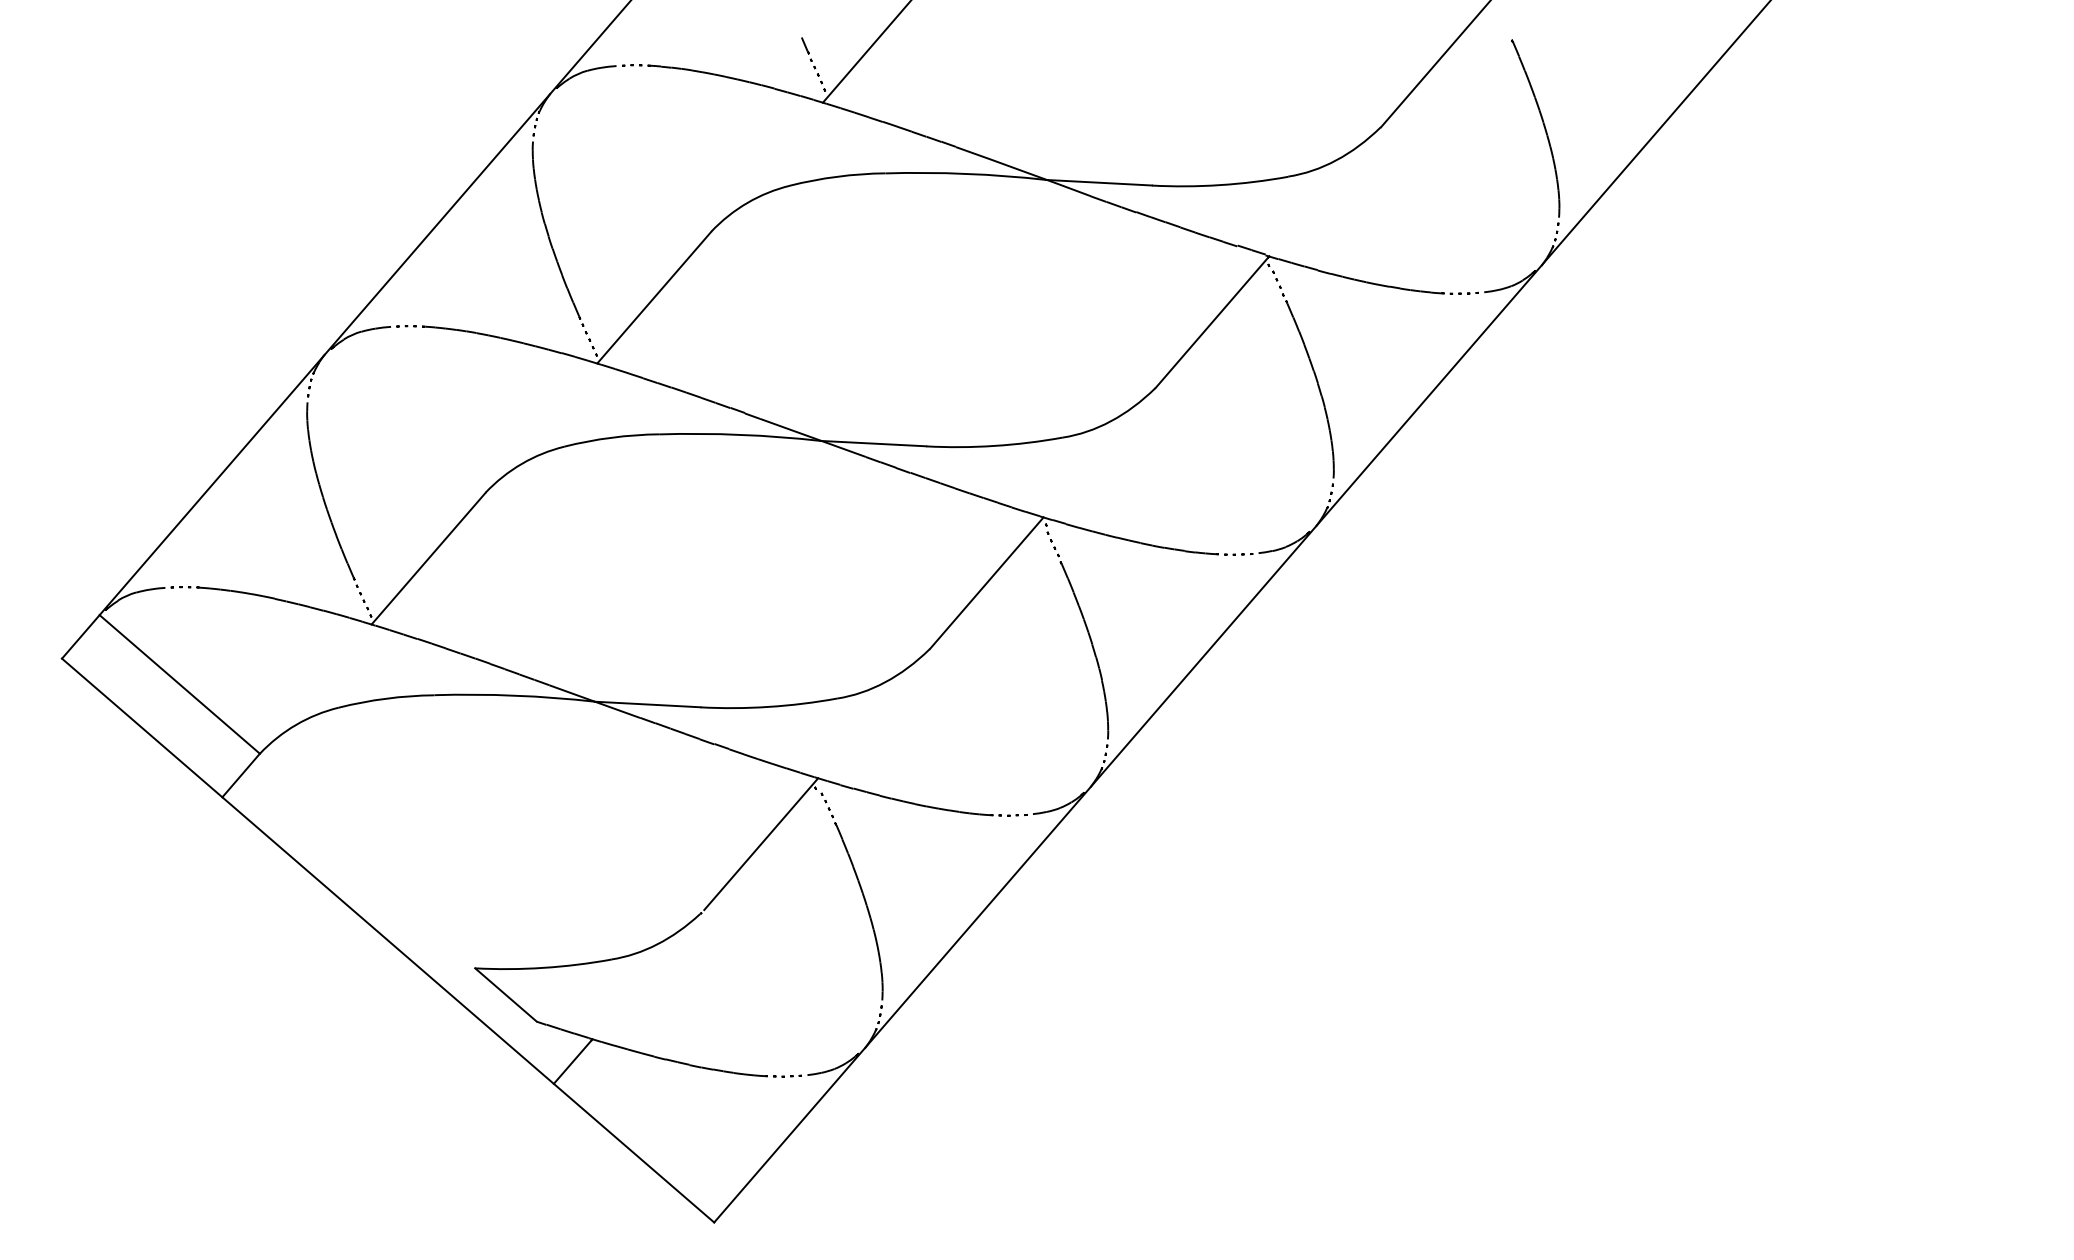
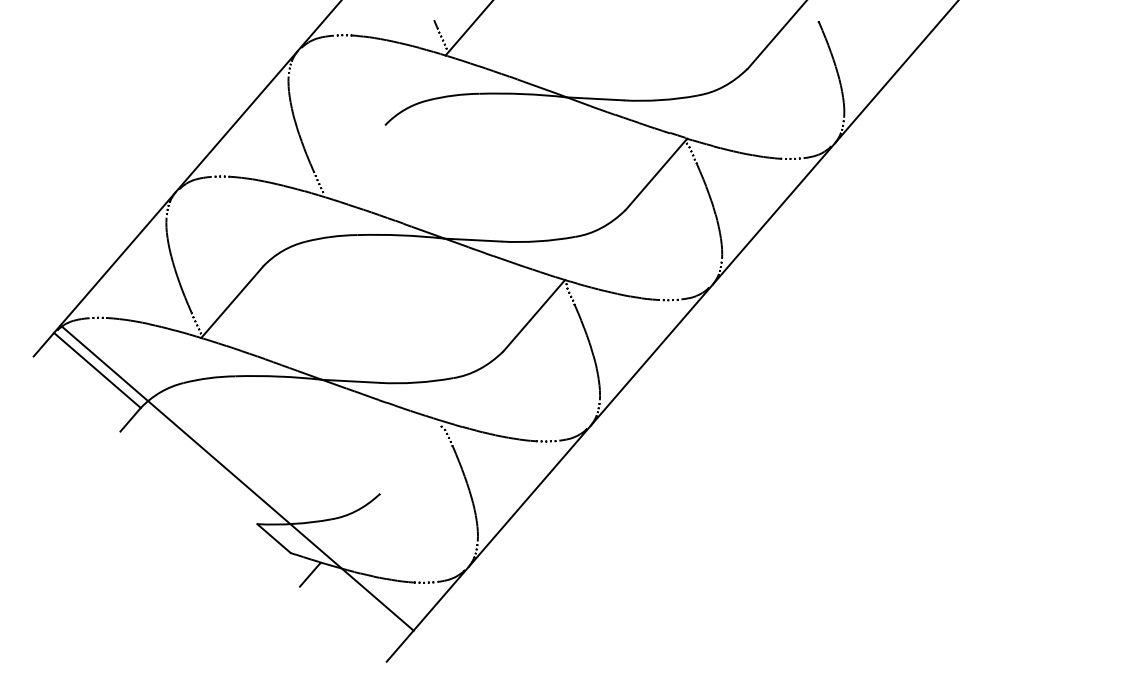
line: (654, 296) -> (354, 160), removed
line: (761, 843) -> (412, 456), removed
line: (386, 939) -> (236, 477), moved

